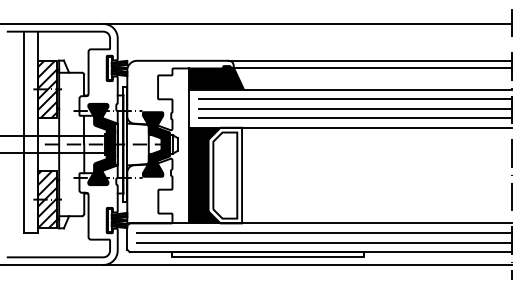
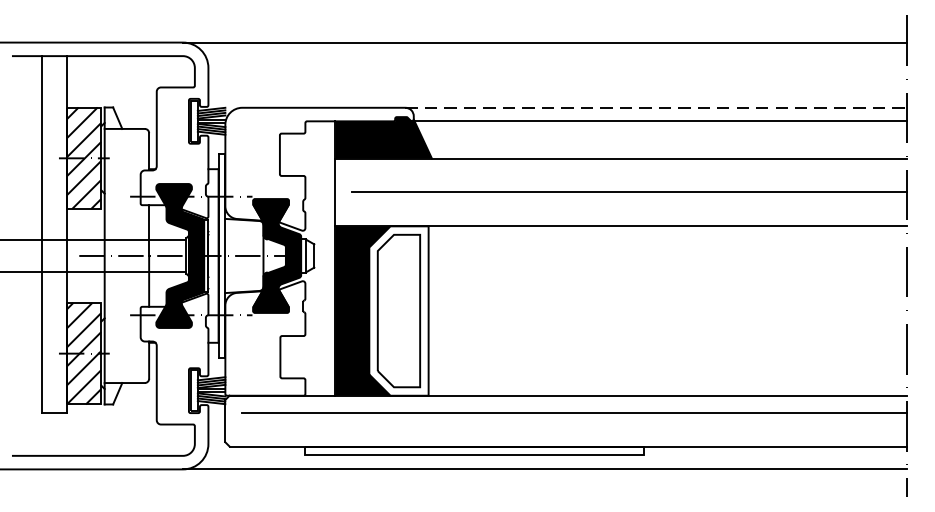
line: (370, 60) -> (656, 107), solid -> dashed
line: (355, 99) -> (629, 176), removed
line: (355, 118) -> (629, 209), removed
line: (324, 242) -> (574, 429), removed

